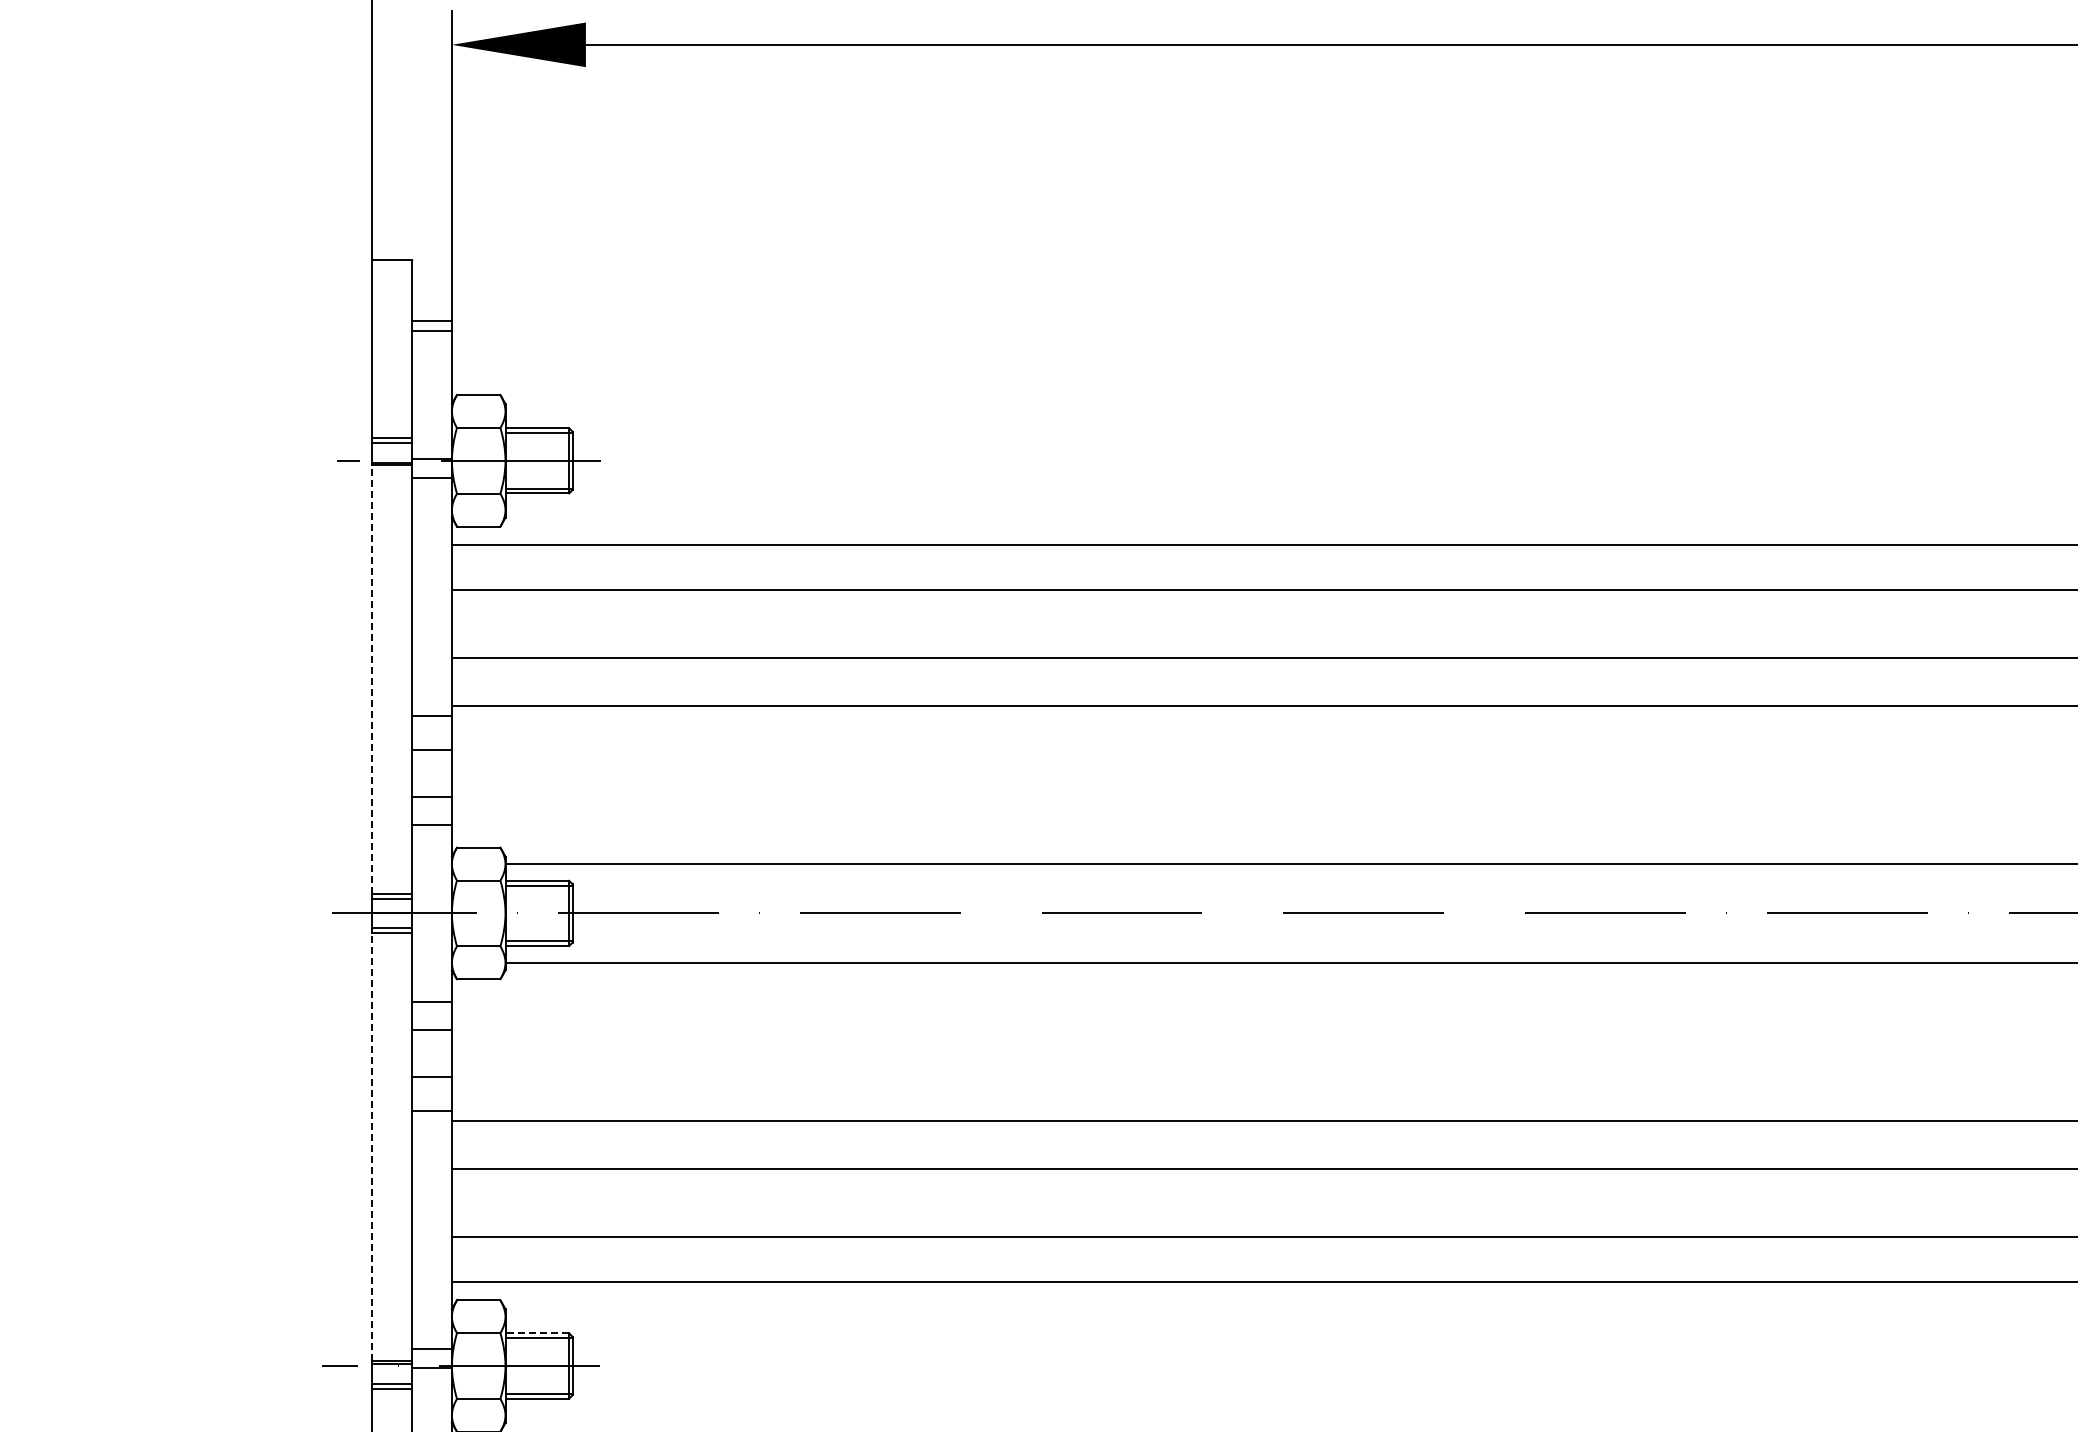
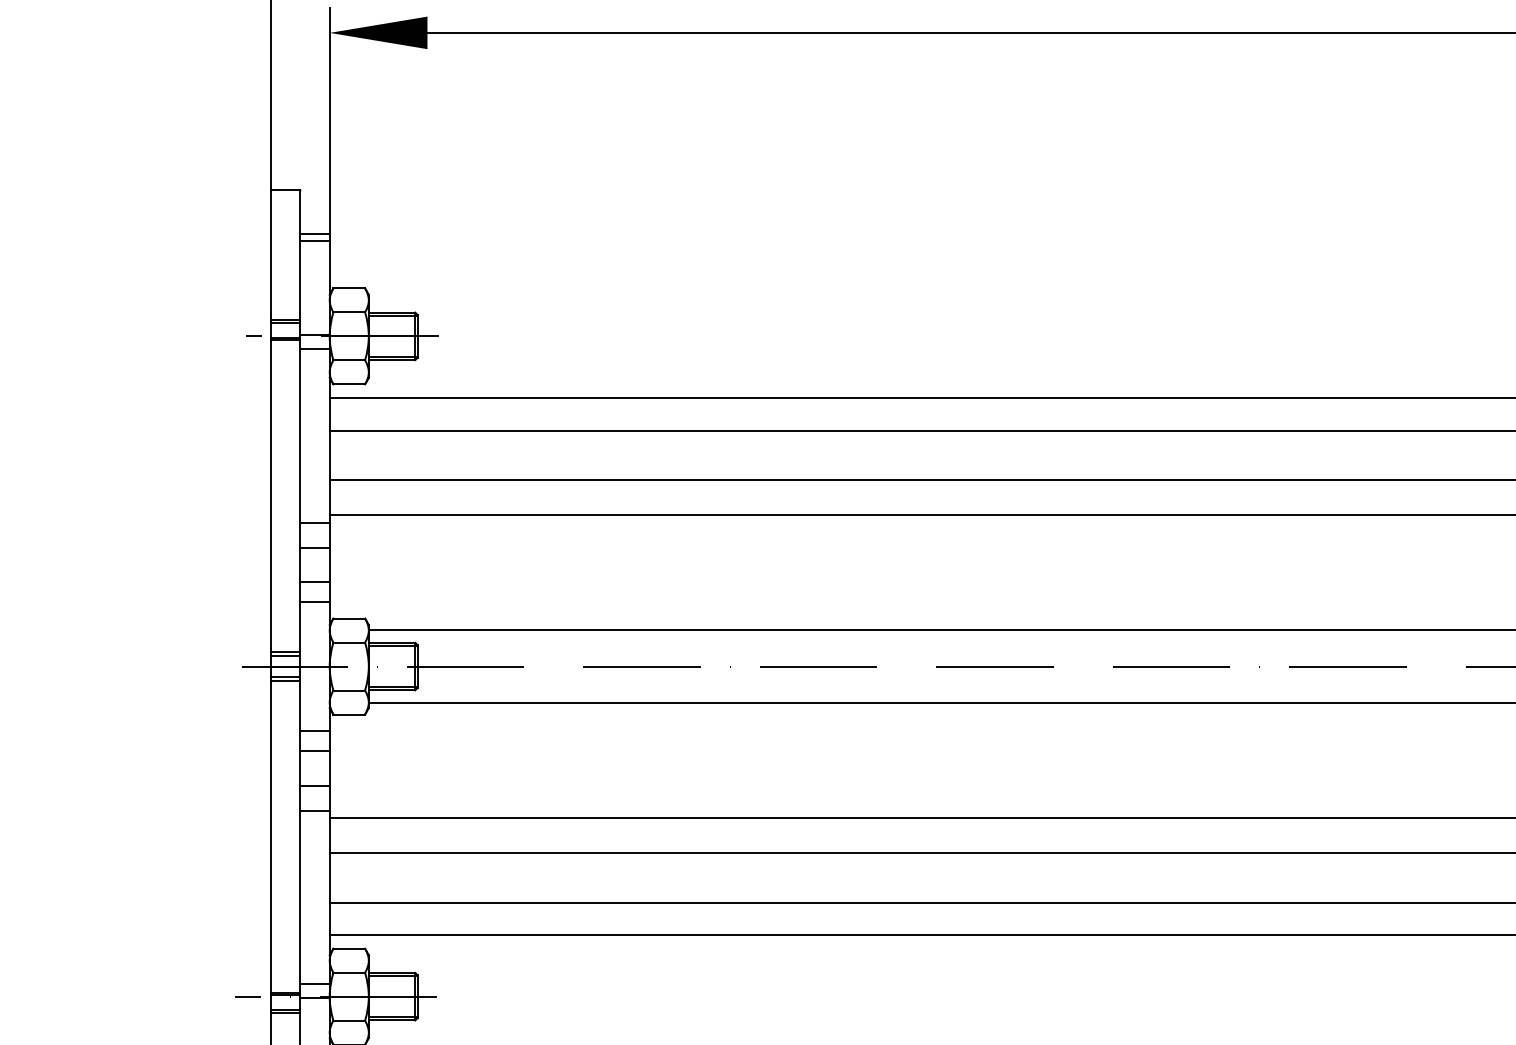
line: (371, 679) -> (271, 495), dashed -> solid
line: (371, 1146) -> (271, 836), dashed -> solid
line: (537, 1333) -> (392, 972), dashed -> solid

